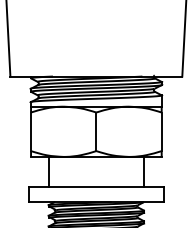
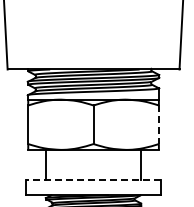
line: (161, 132) -> (158, 125), solid -> dashed
line: (96, 187) -> (93, 180), solid -> dashed

